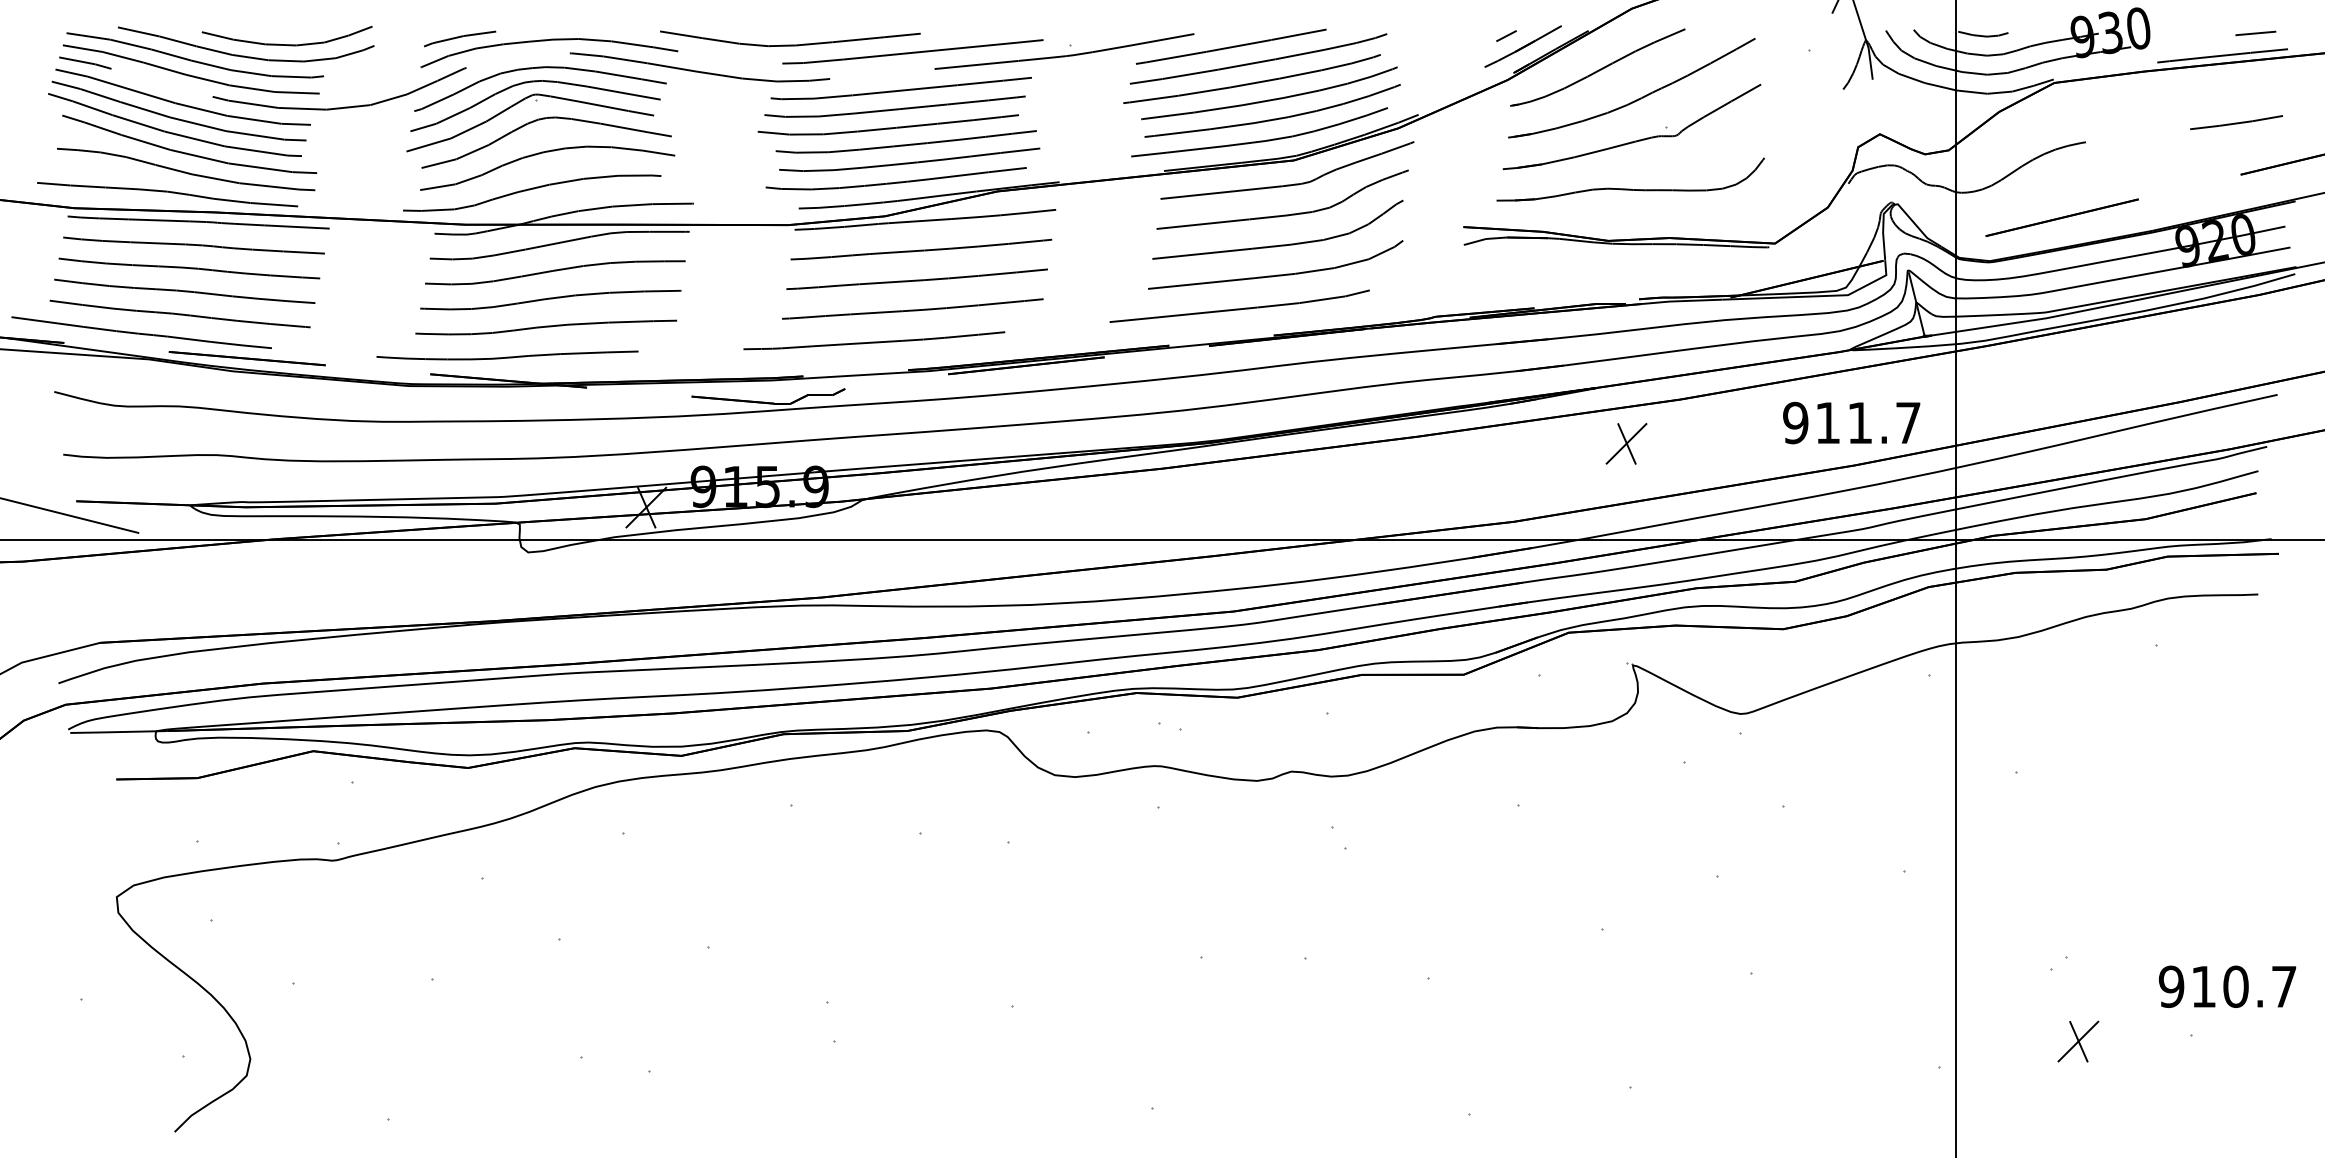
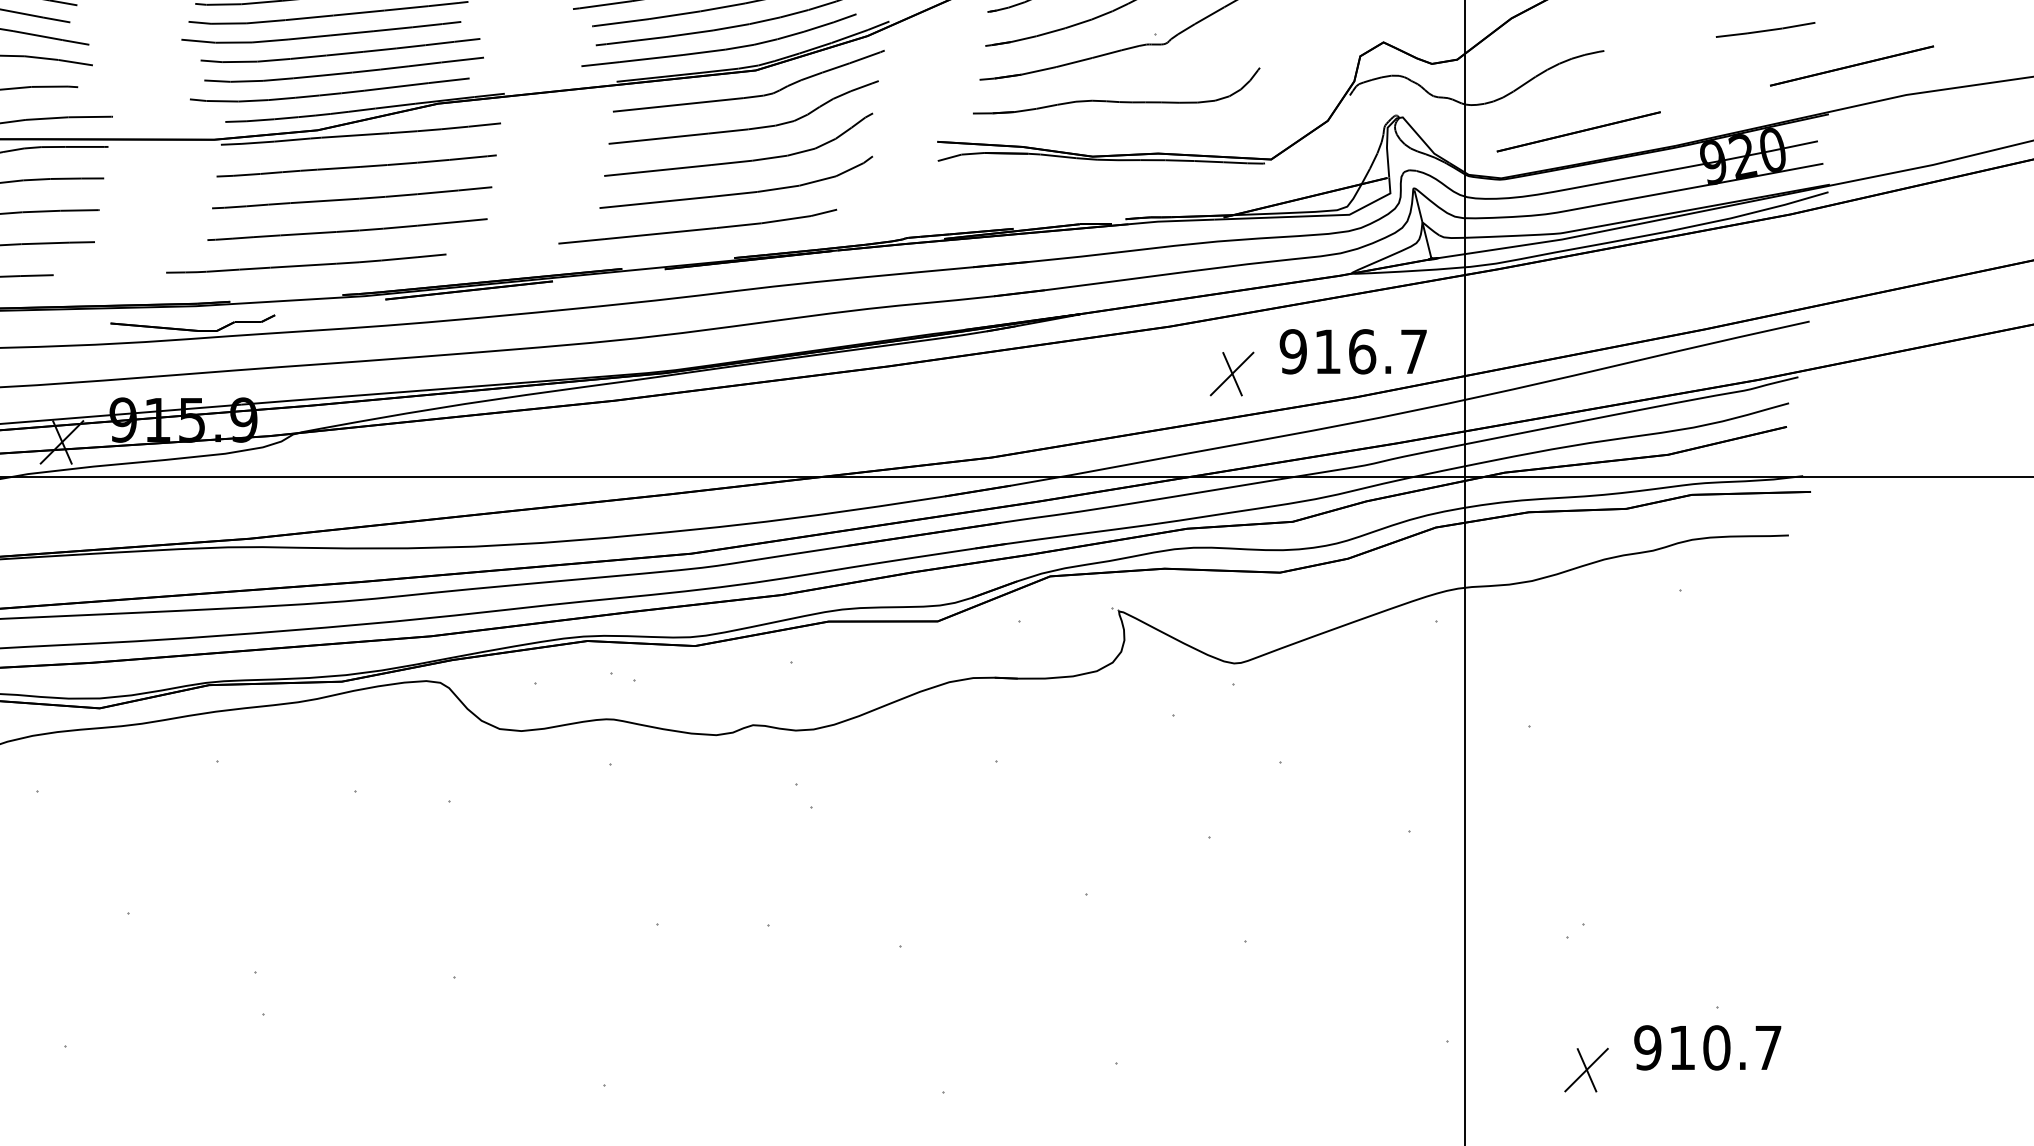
text: (1860, 422) -> (1362, 351), 911.7 -> 916.7
part: (1626, 443) -> (1232, 373), moved
text: (2227, 986) -> (1707, 1047), moved
part: (2078, 1041) -> (1586, 1070), moved

